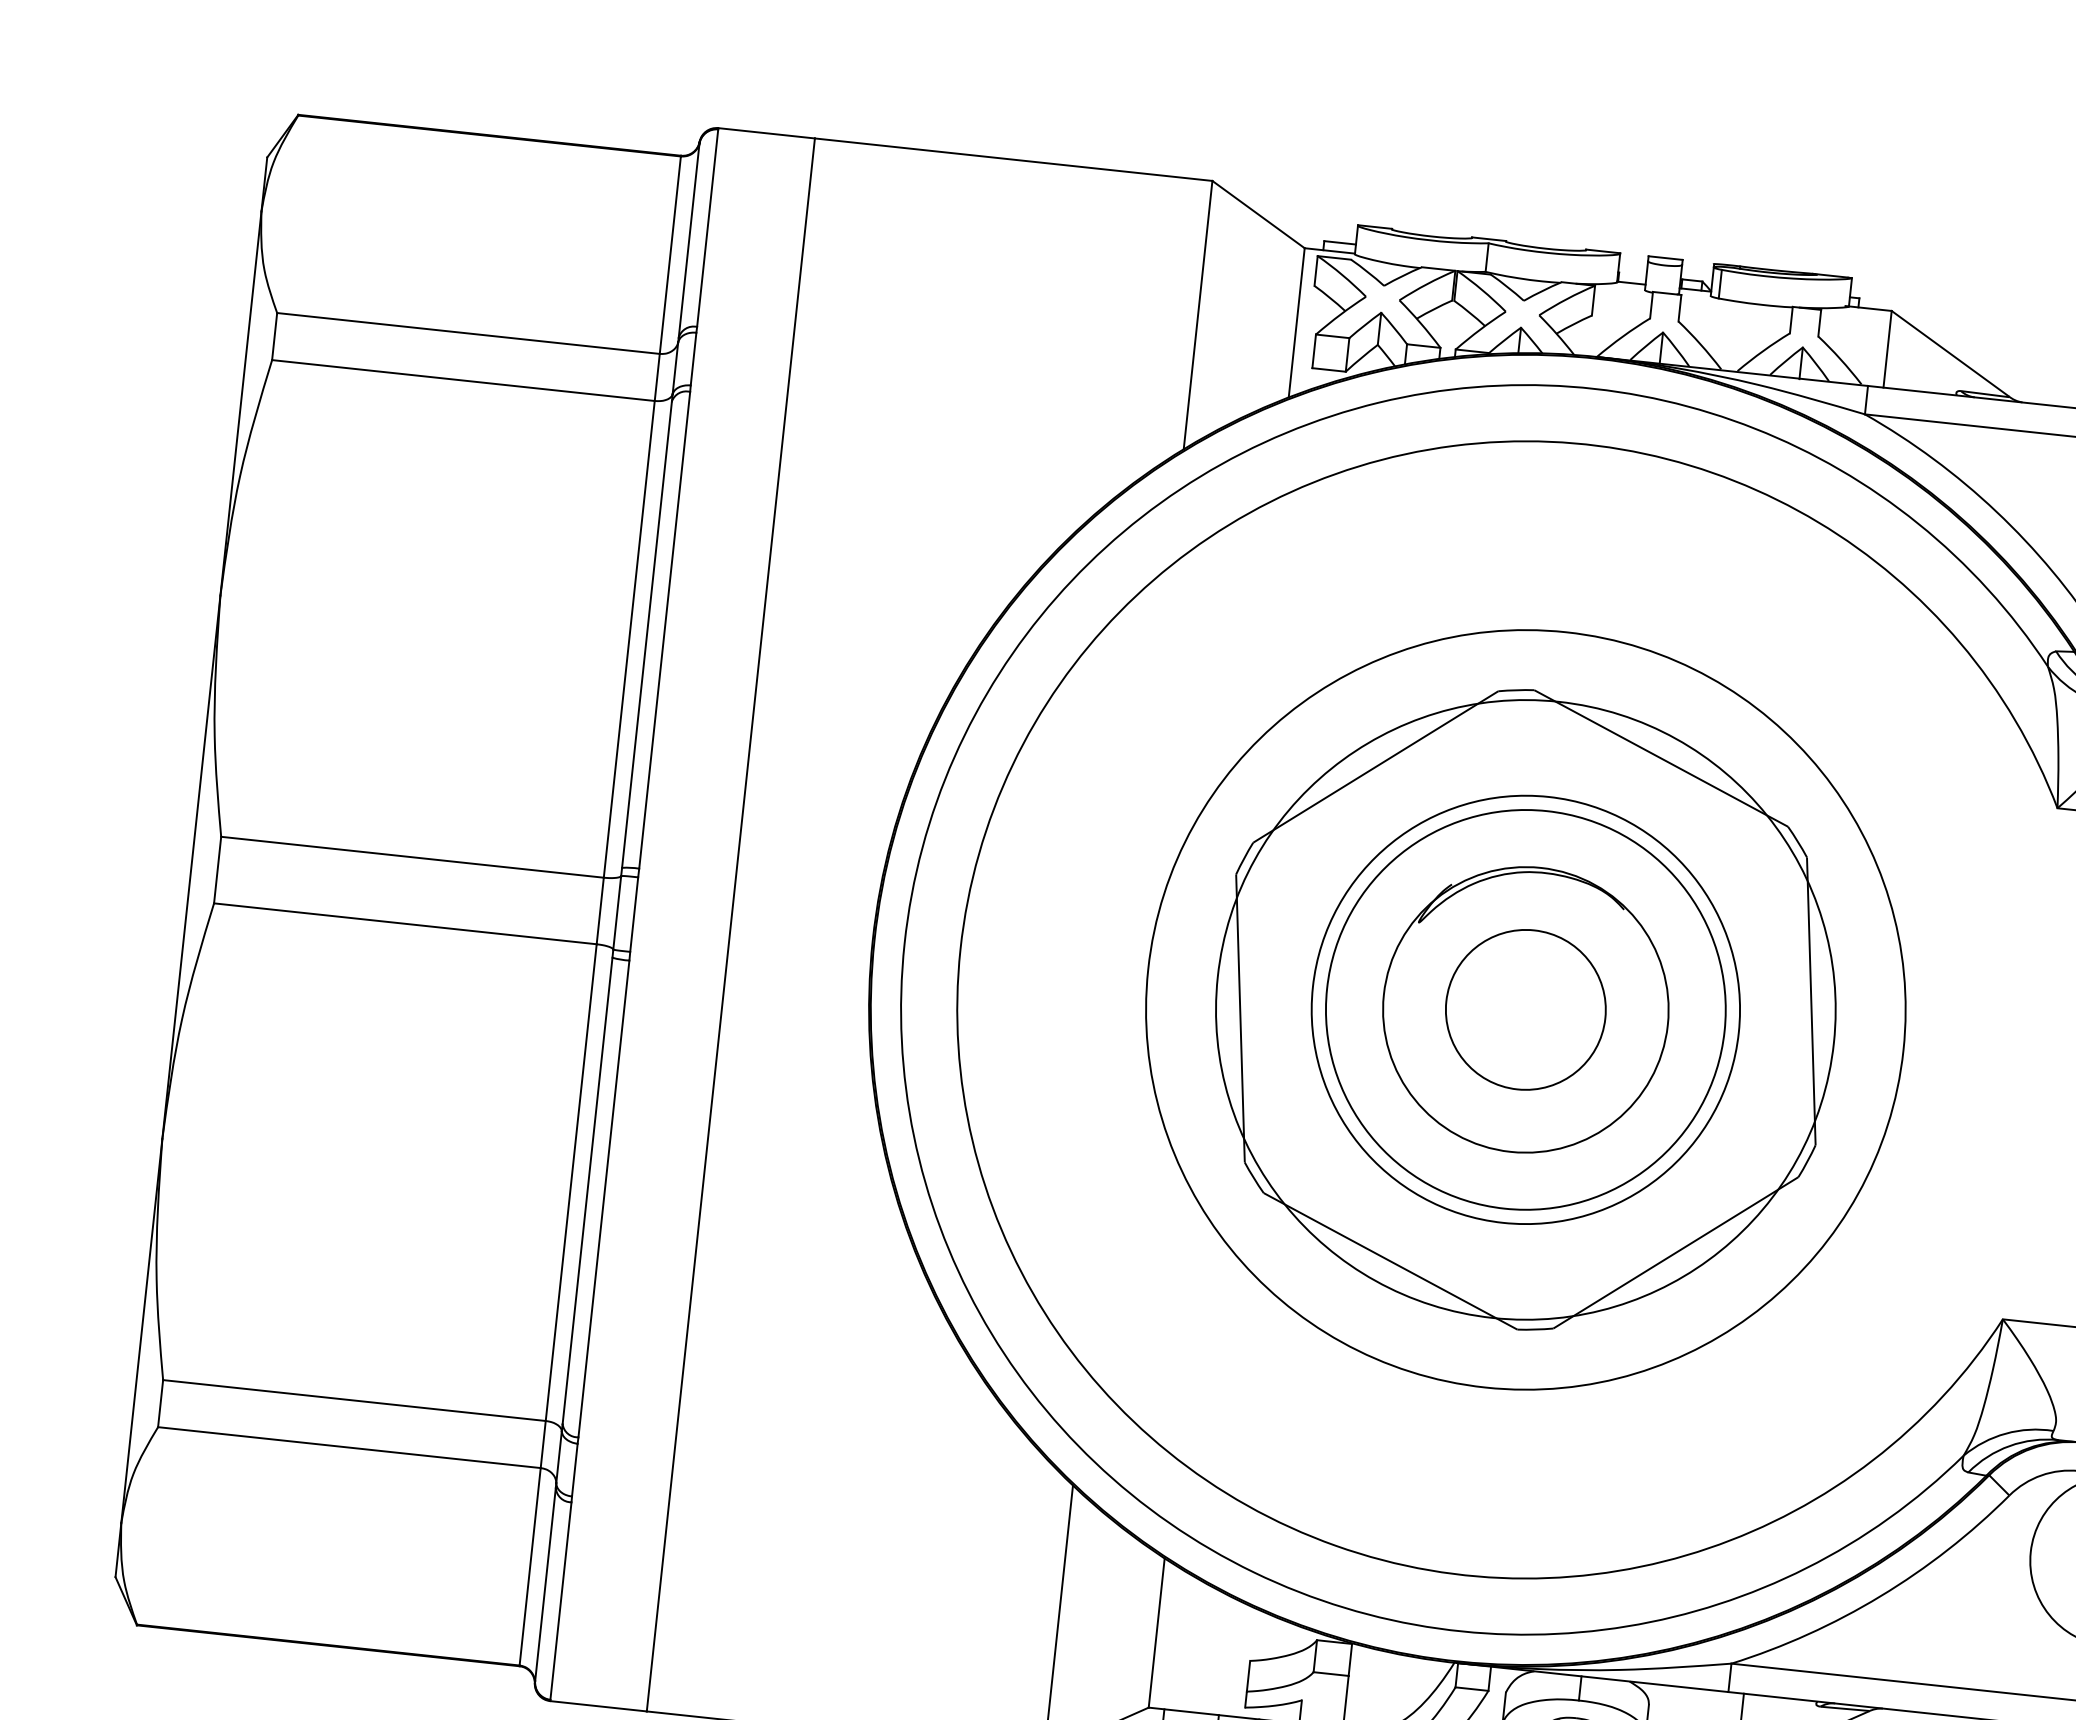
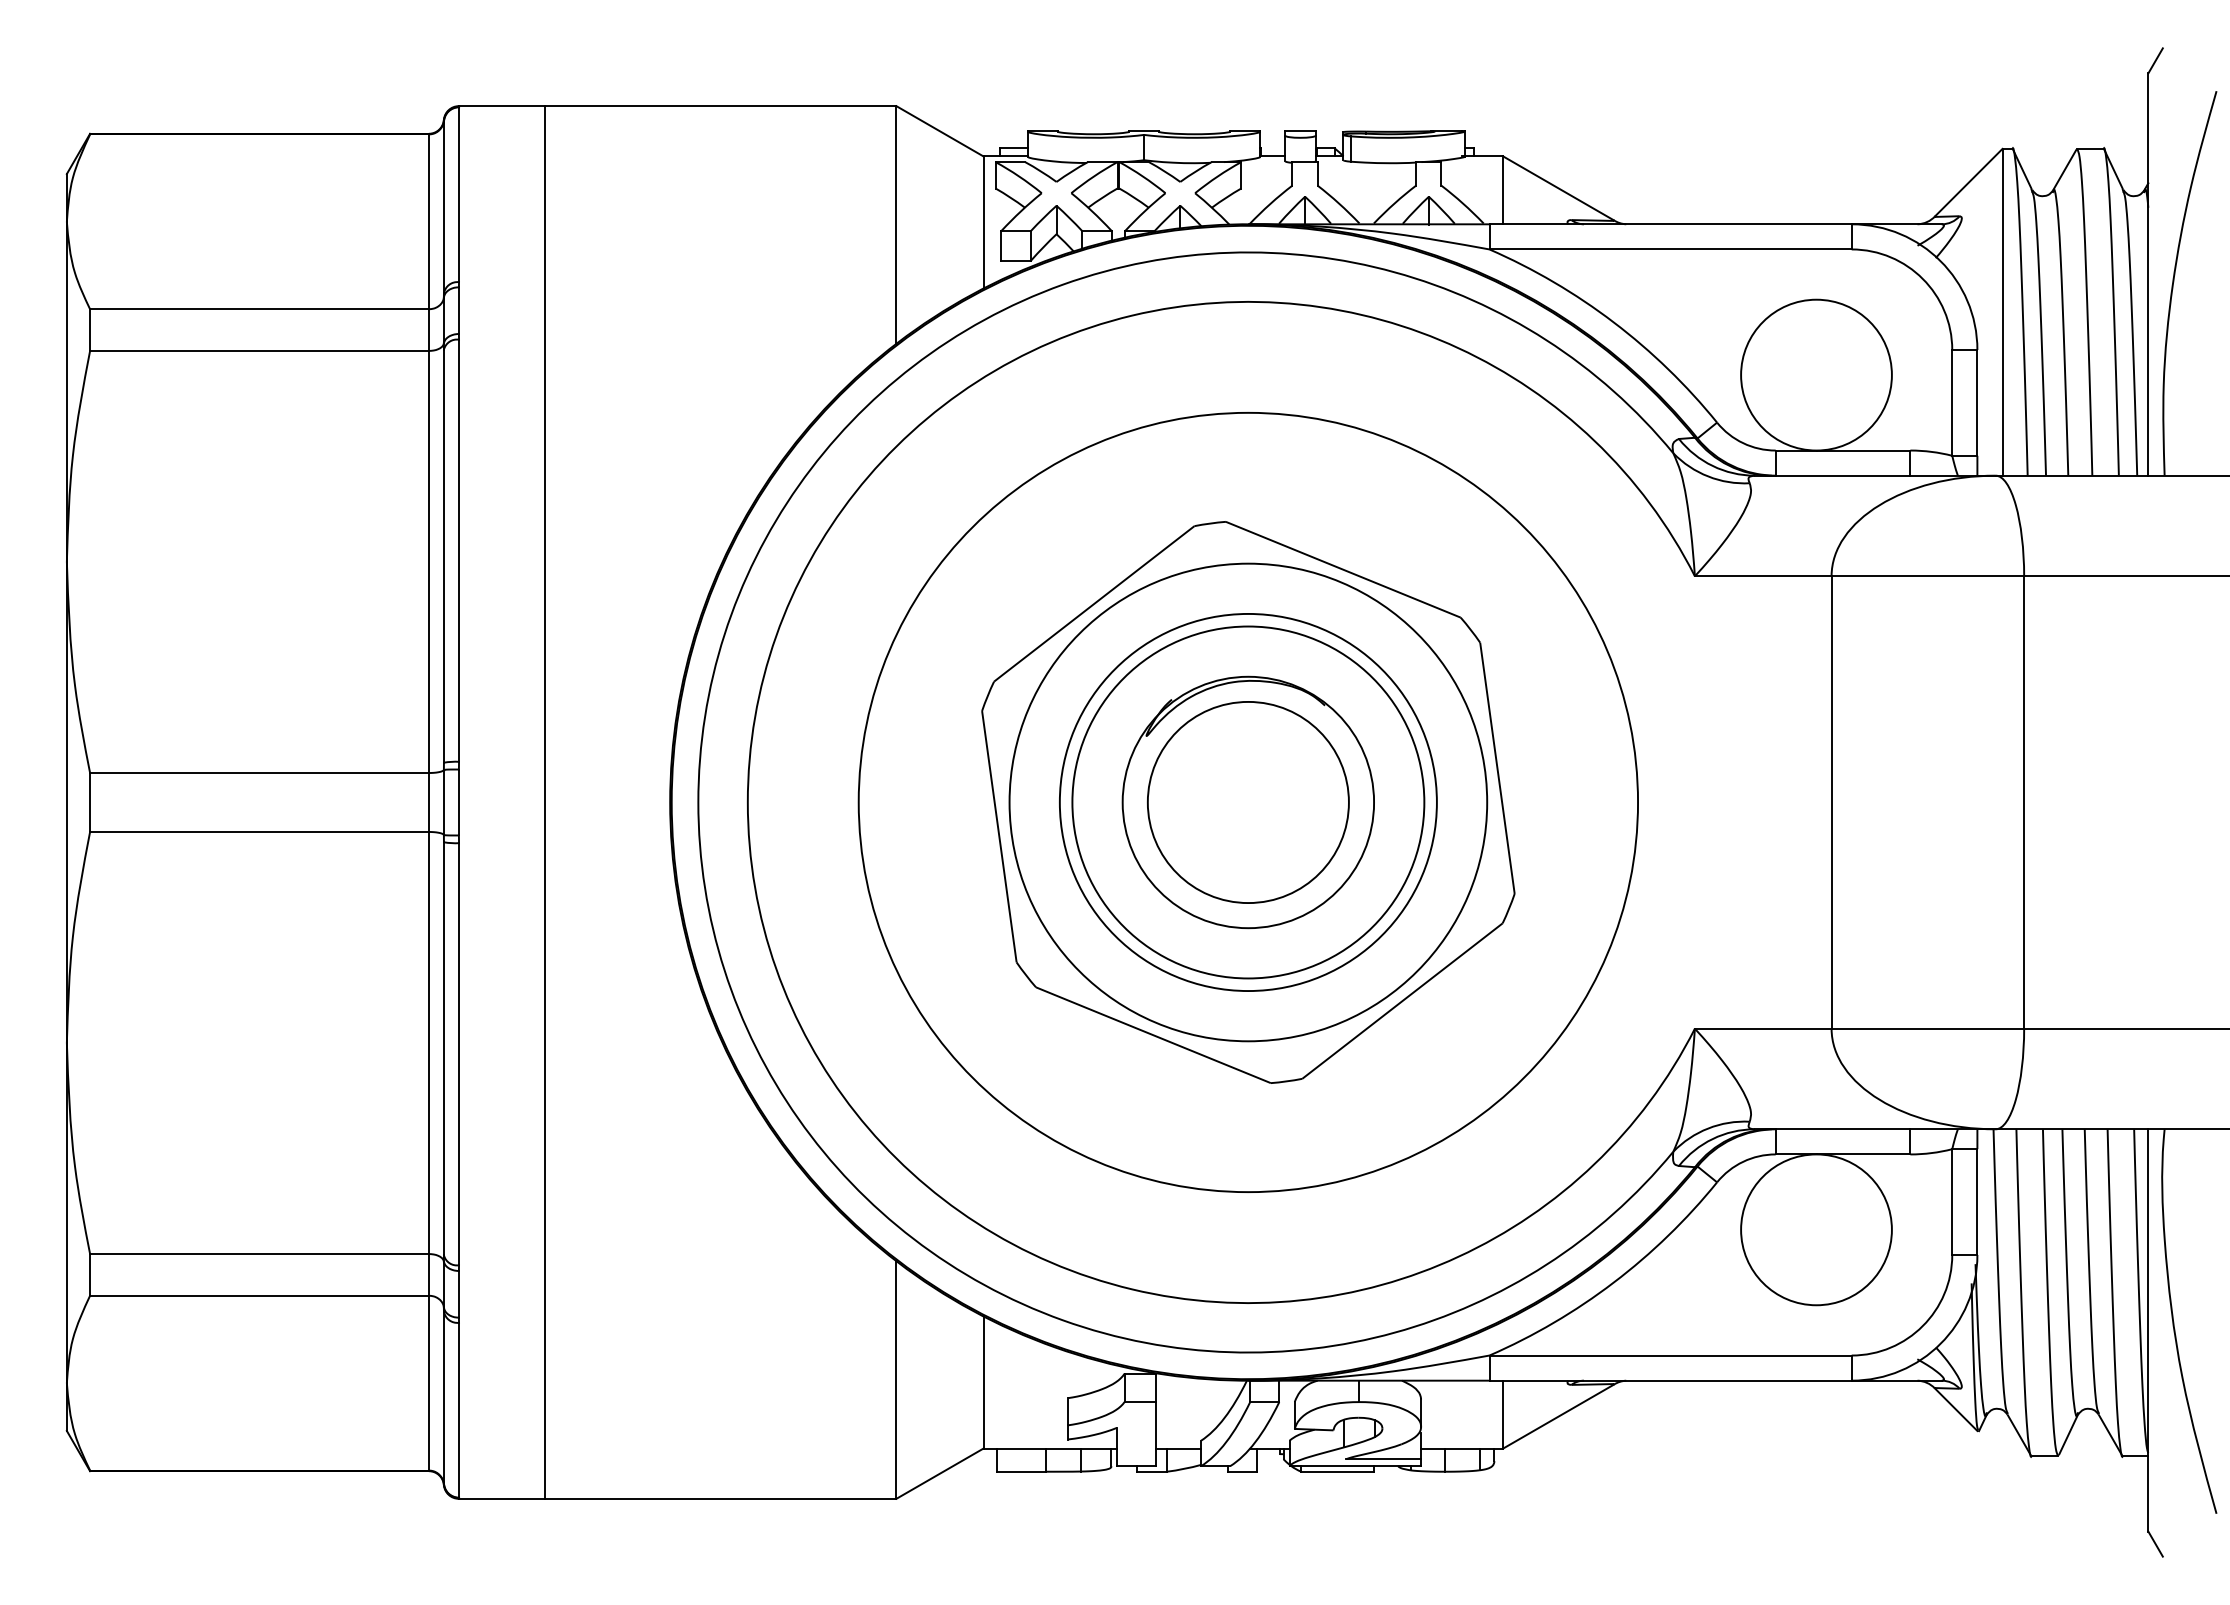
circle: (1524, 1009) -> (1247, 802), size x1.43
circle: (1526, 1009) -> (1248, 802), size x0.71
circle: (1526, 1009) -> (1248, 802), size x1.43

